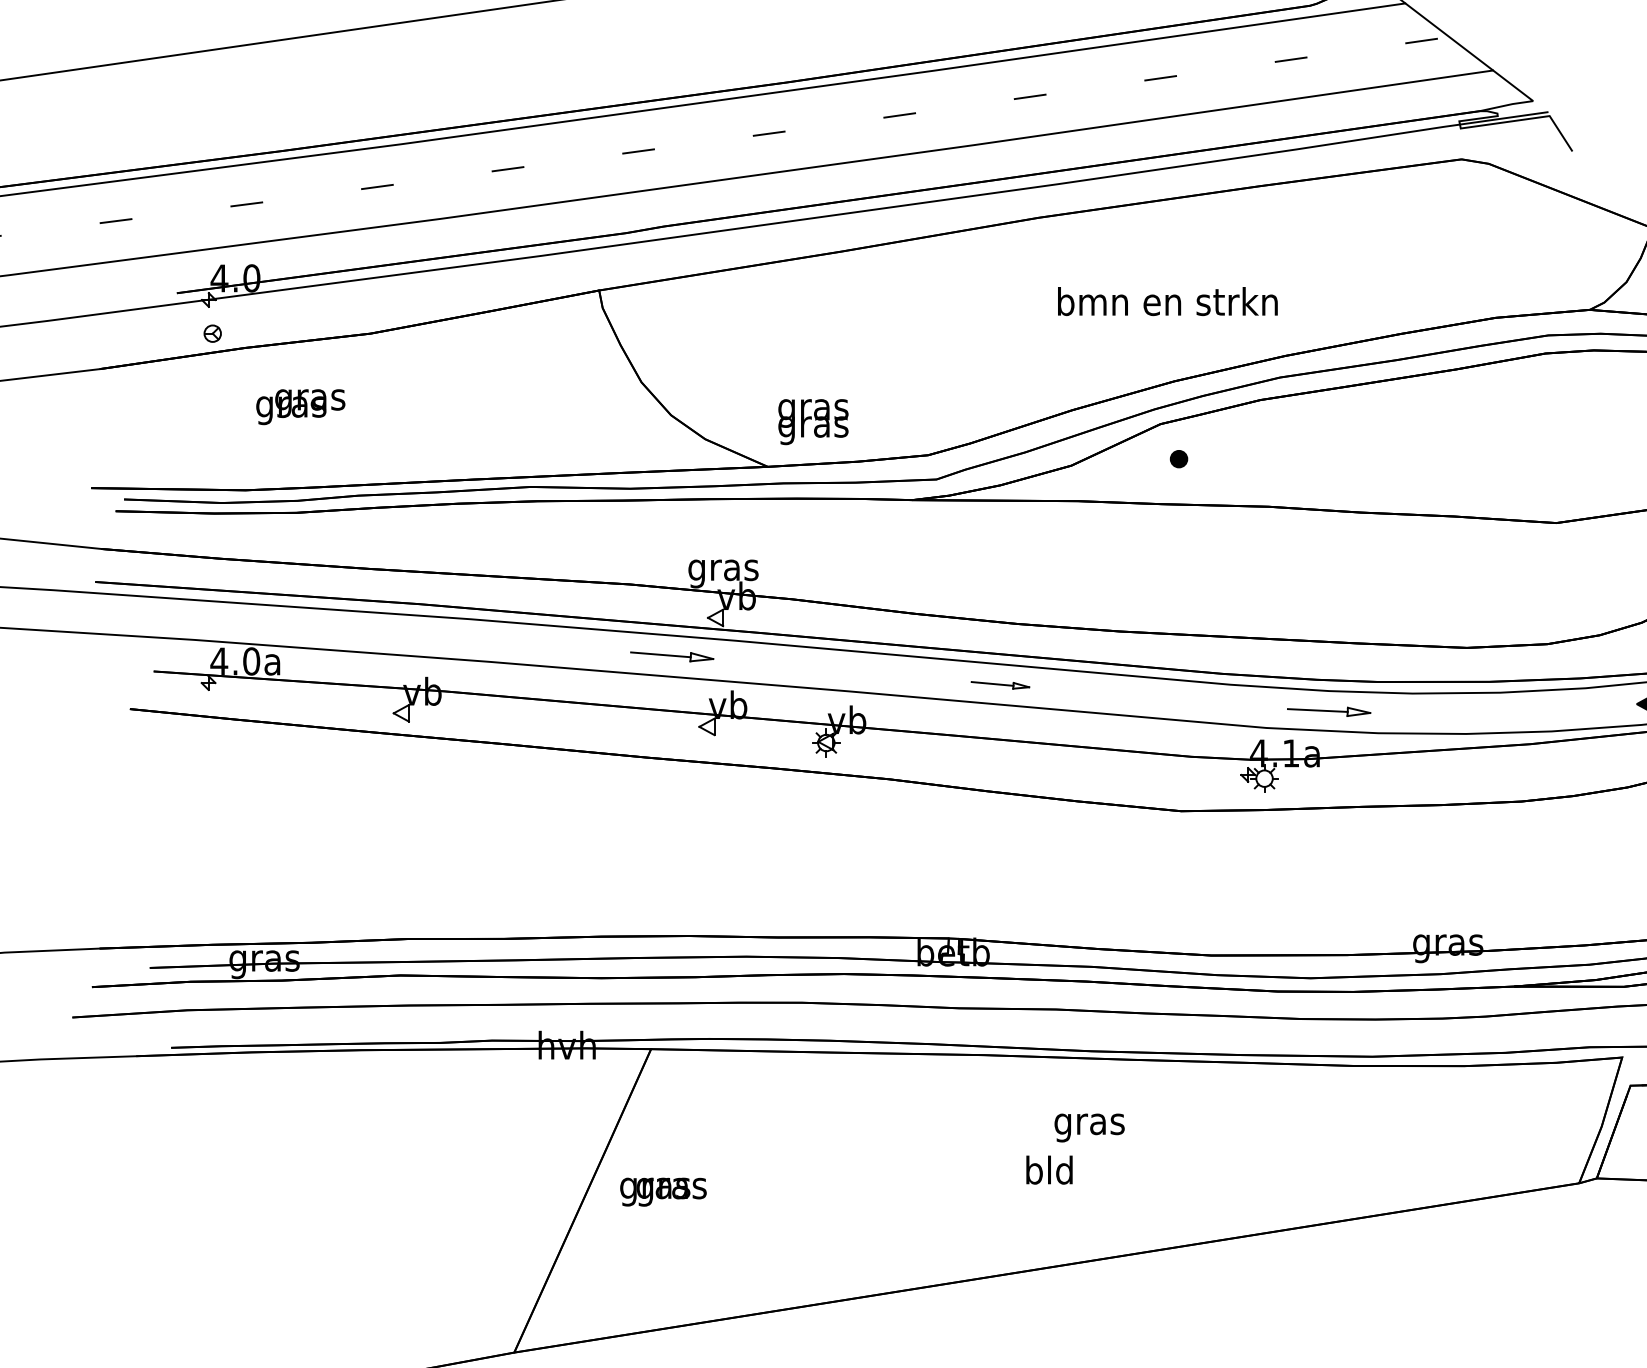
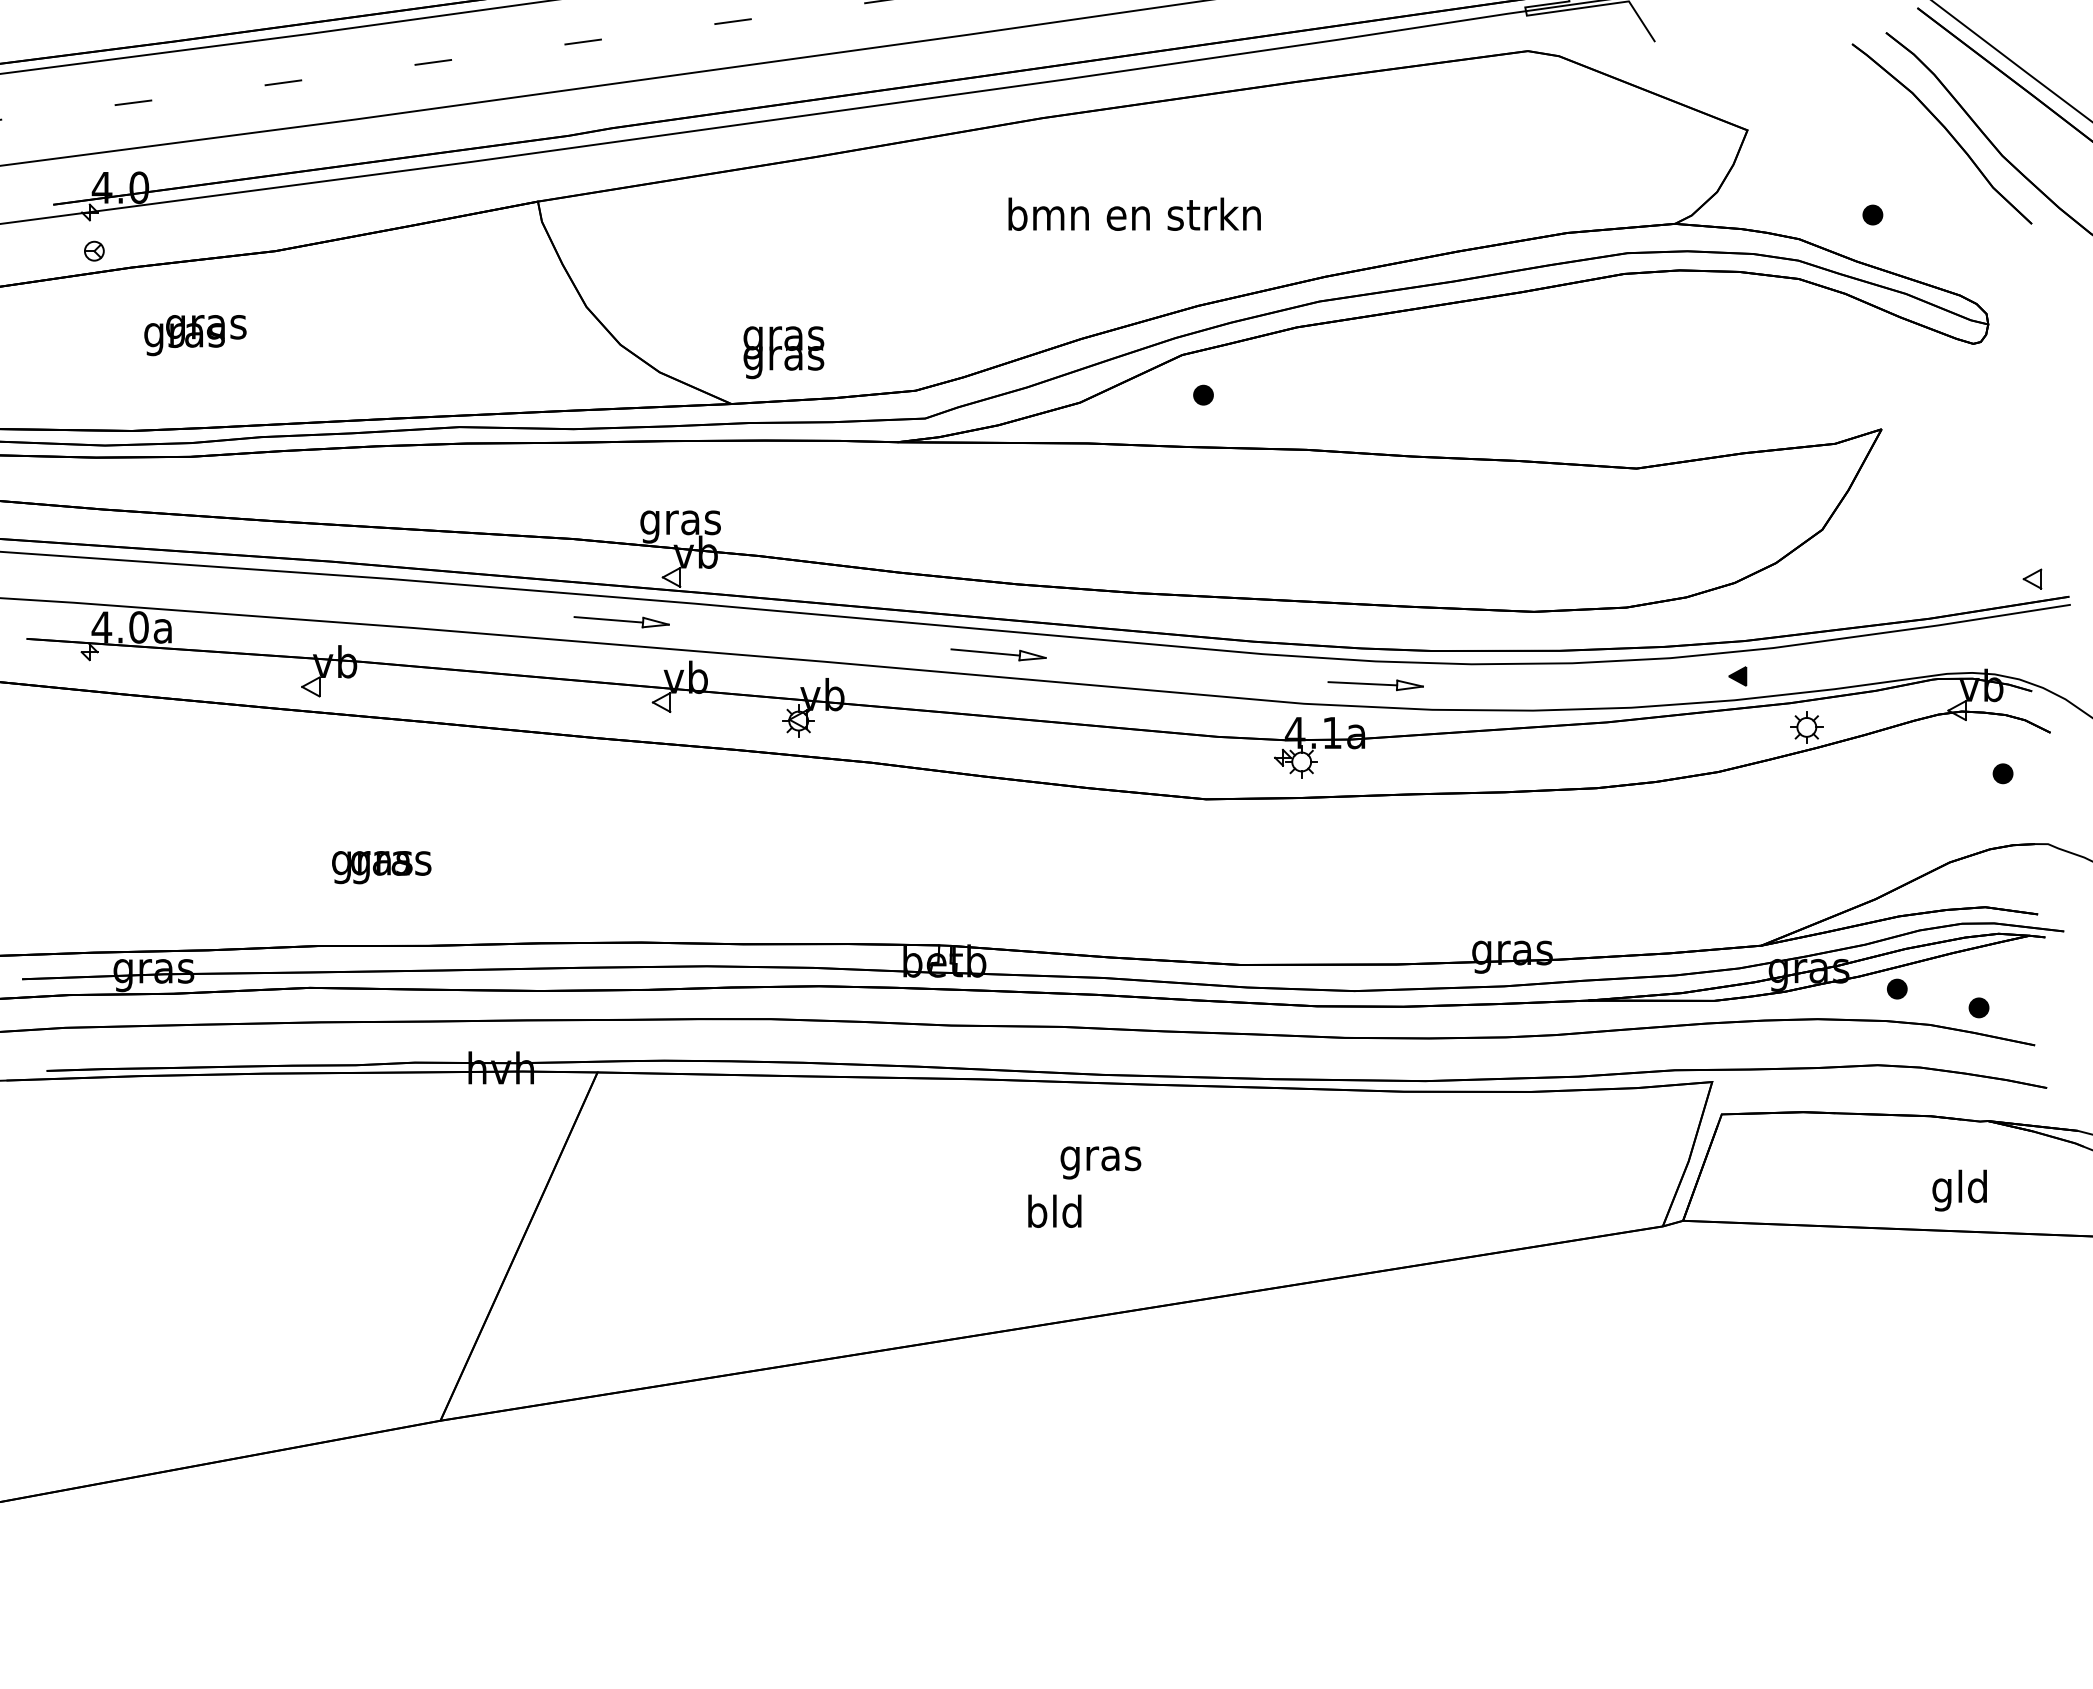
text: (1167, 300) -> (1134, 213), moved
part: (1000, 685) -> (998, 654), size x1.43
text: (663, 1192) -> (381, 867), moved

